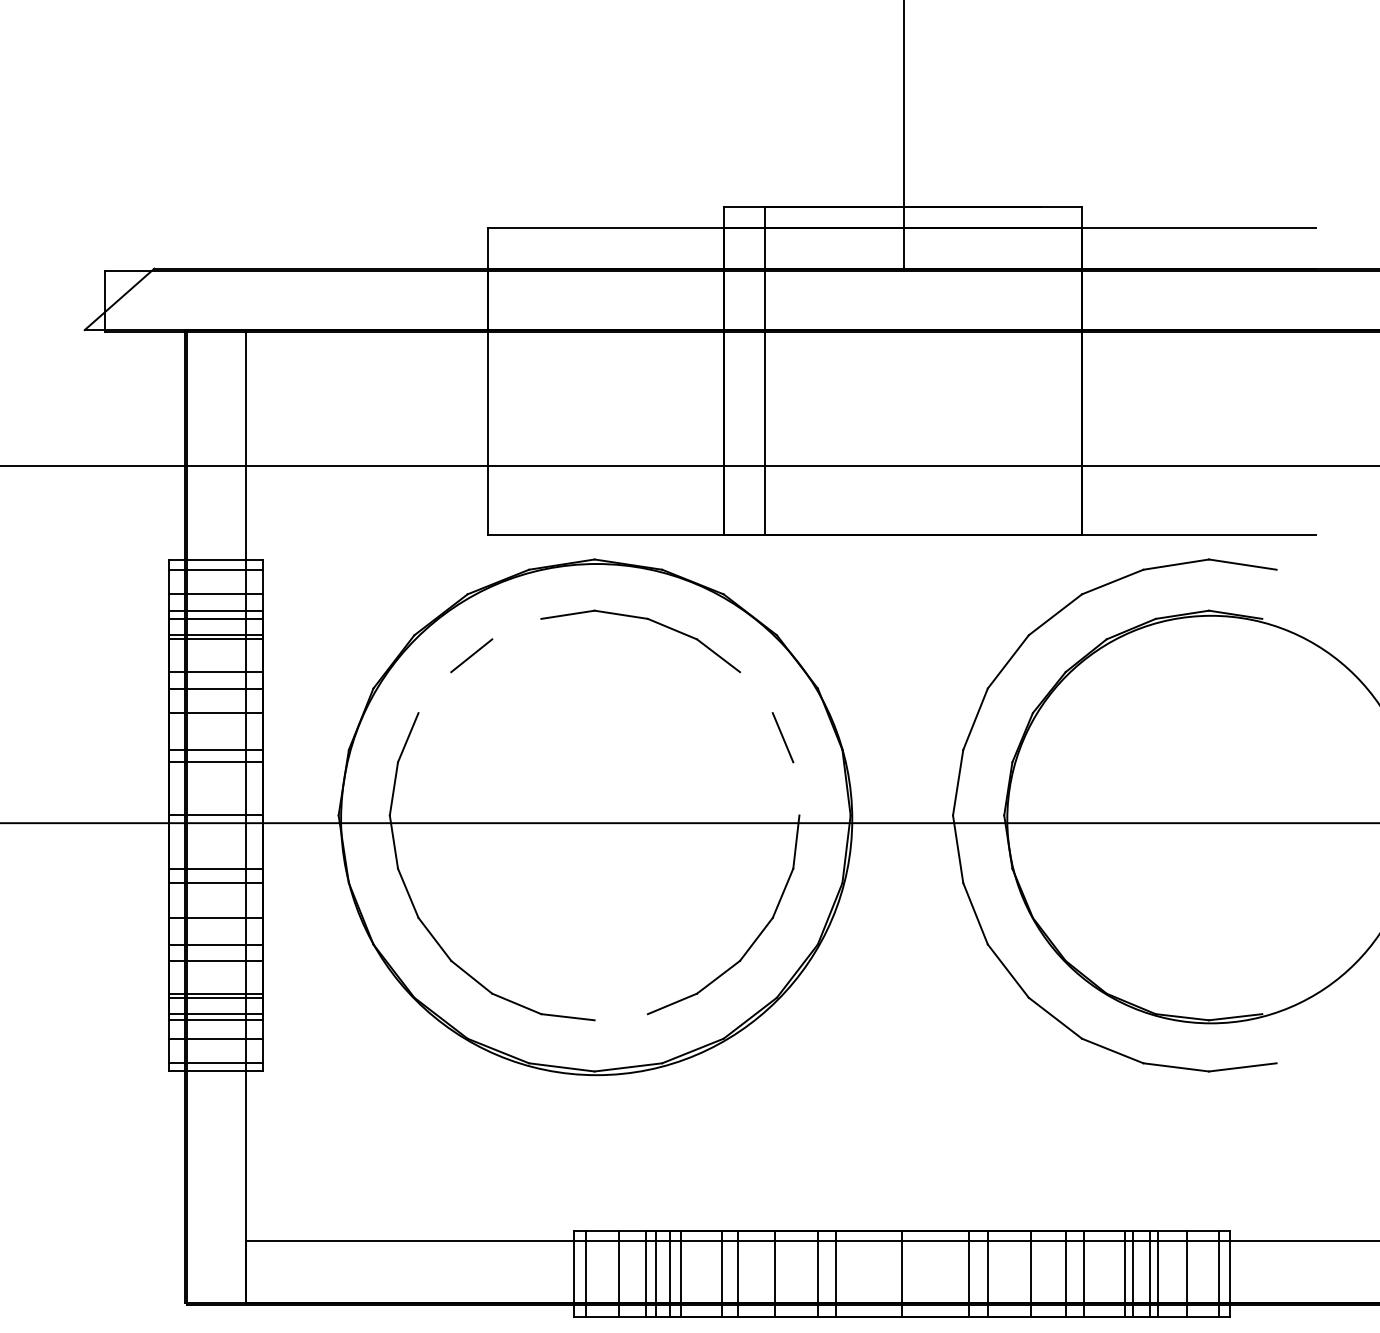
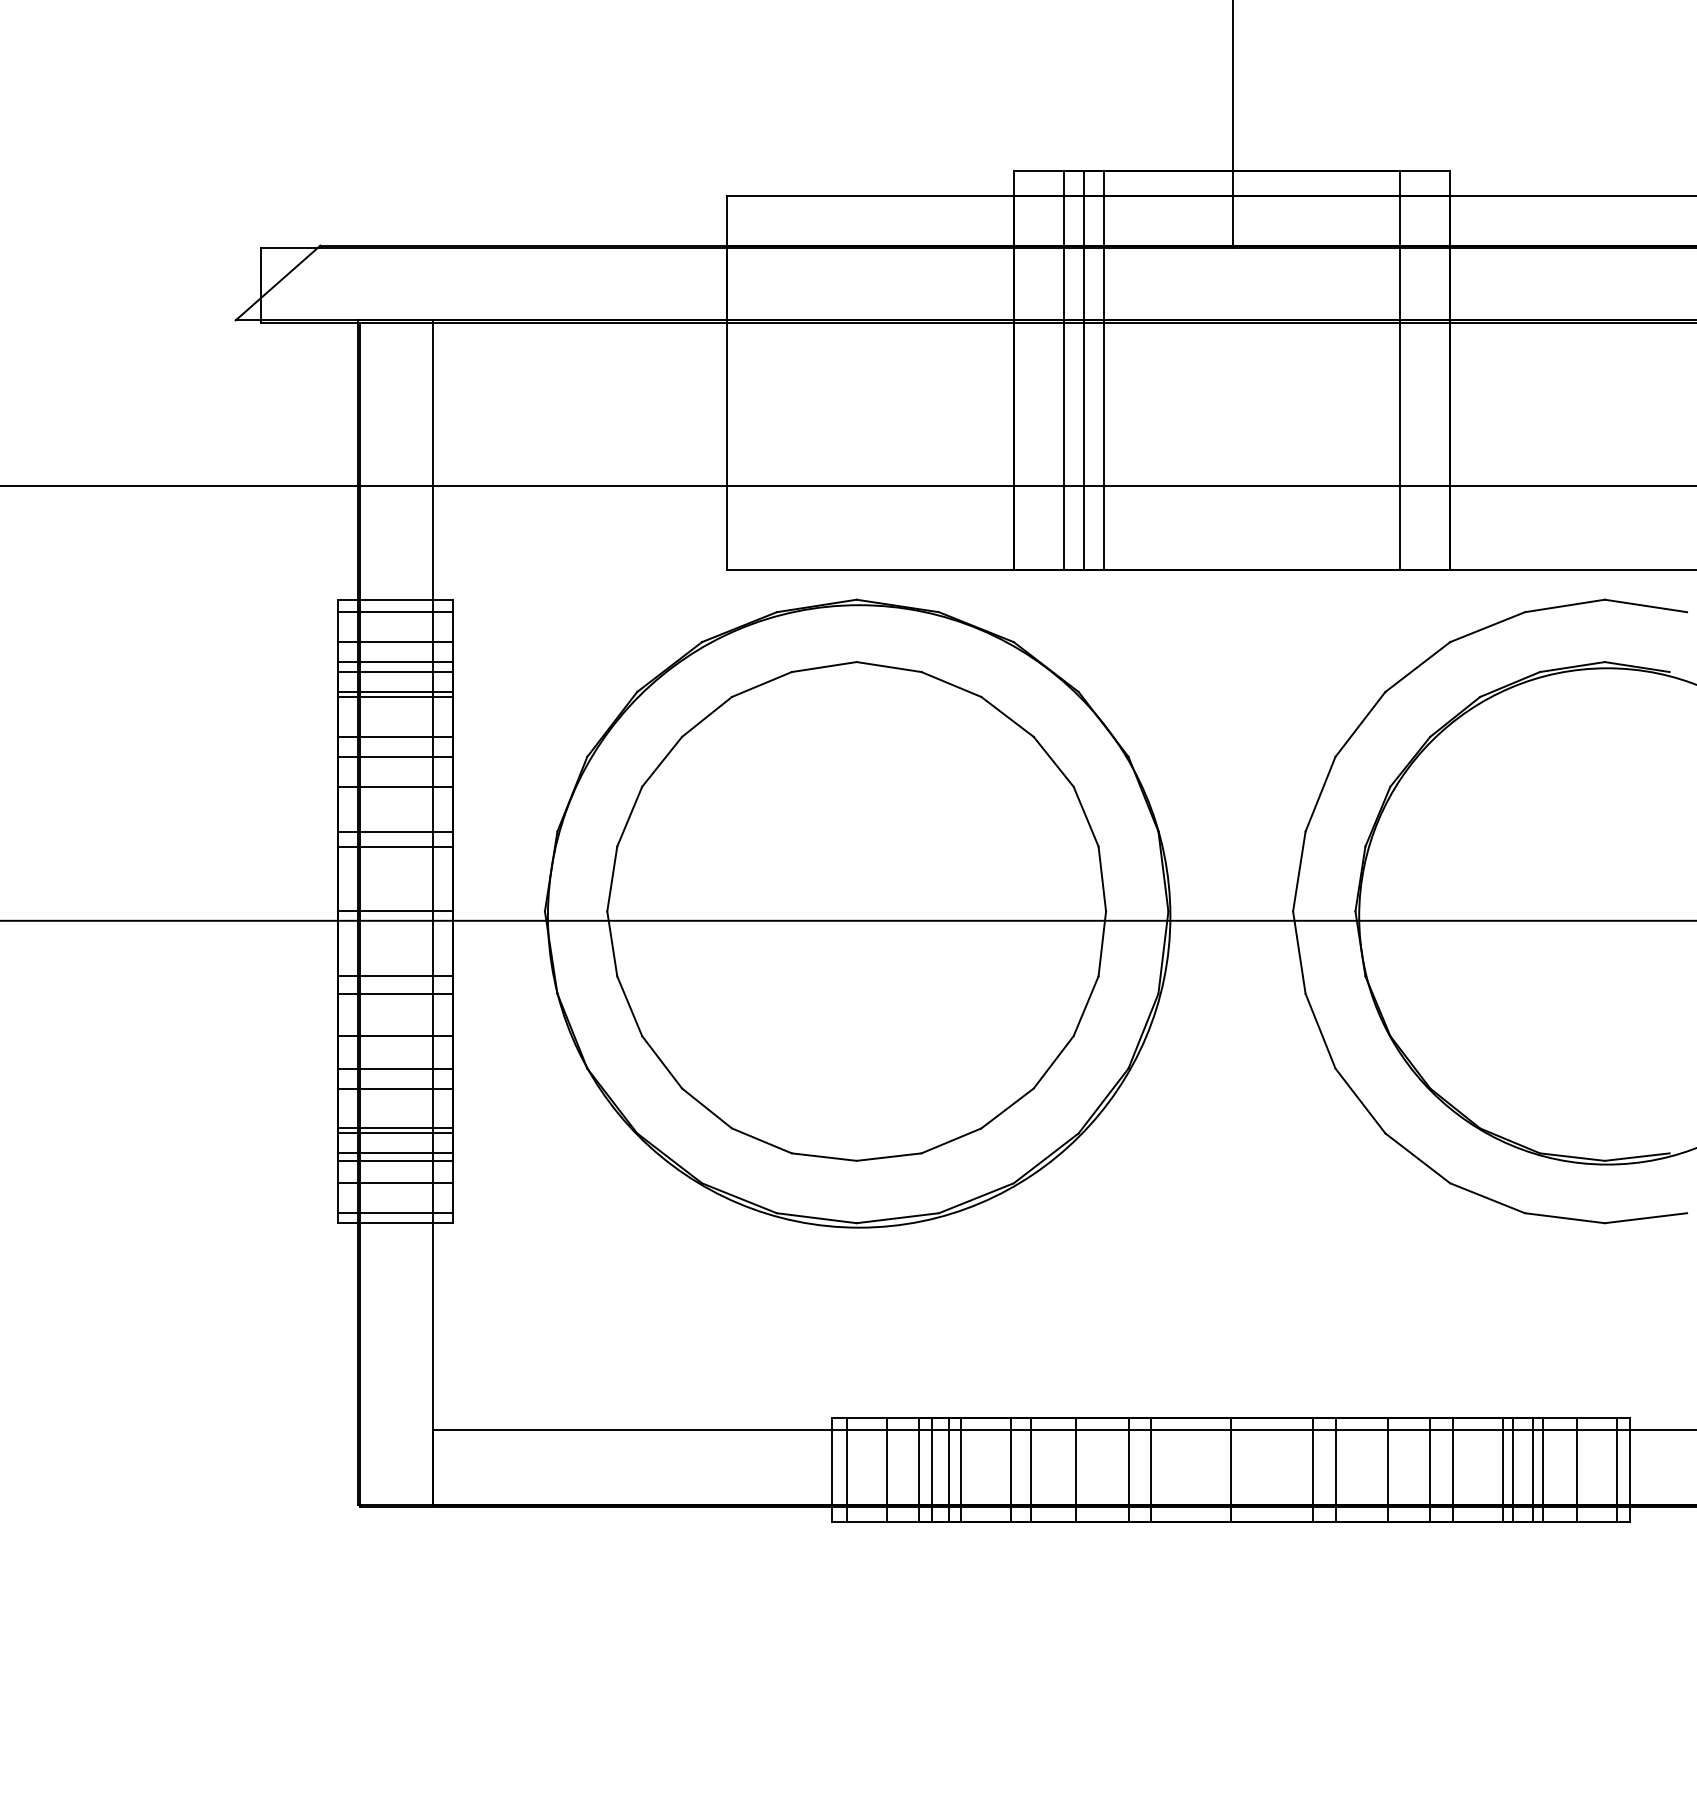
line: (780, 370) -> (1083, 369), added
line: (797, 370) -> (1103, 369), added
line: (1041, 370) -> (1400, 369), added
line: (516, 629) -> (761, 684), added
line: (435, 692) -> (662, 761), added
line: (756, 692) -> (1053, 761), added
line: (796, 788) -> (1102, 878), added
line: (620, 1016) -> (888, 1156), added

